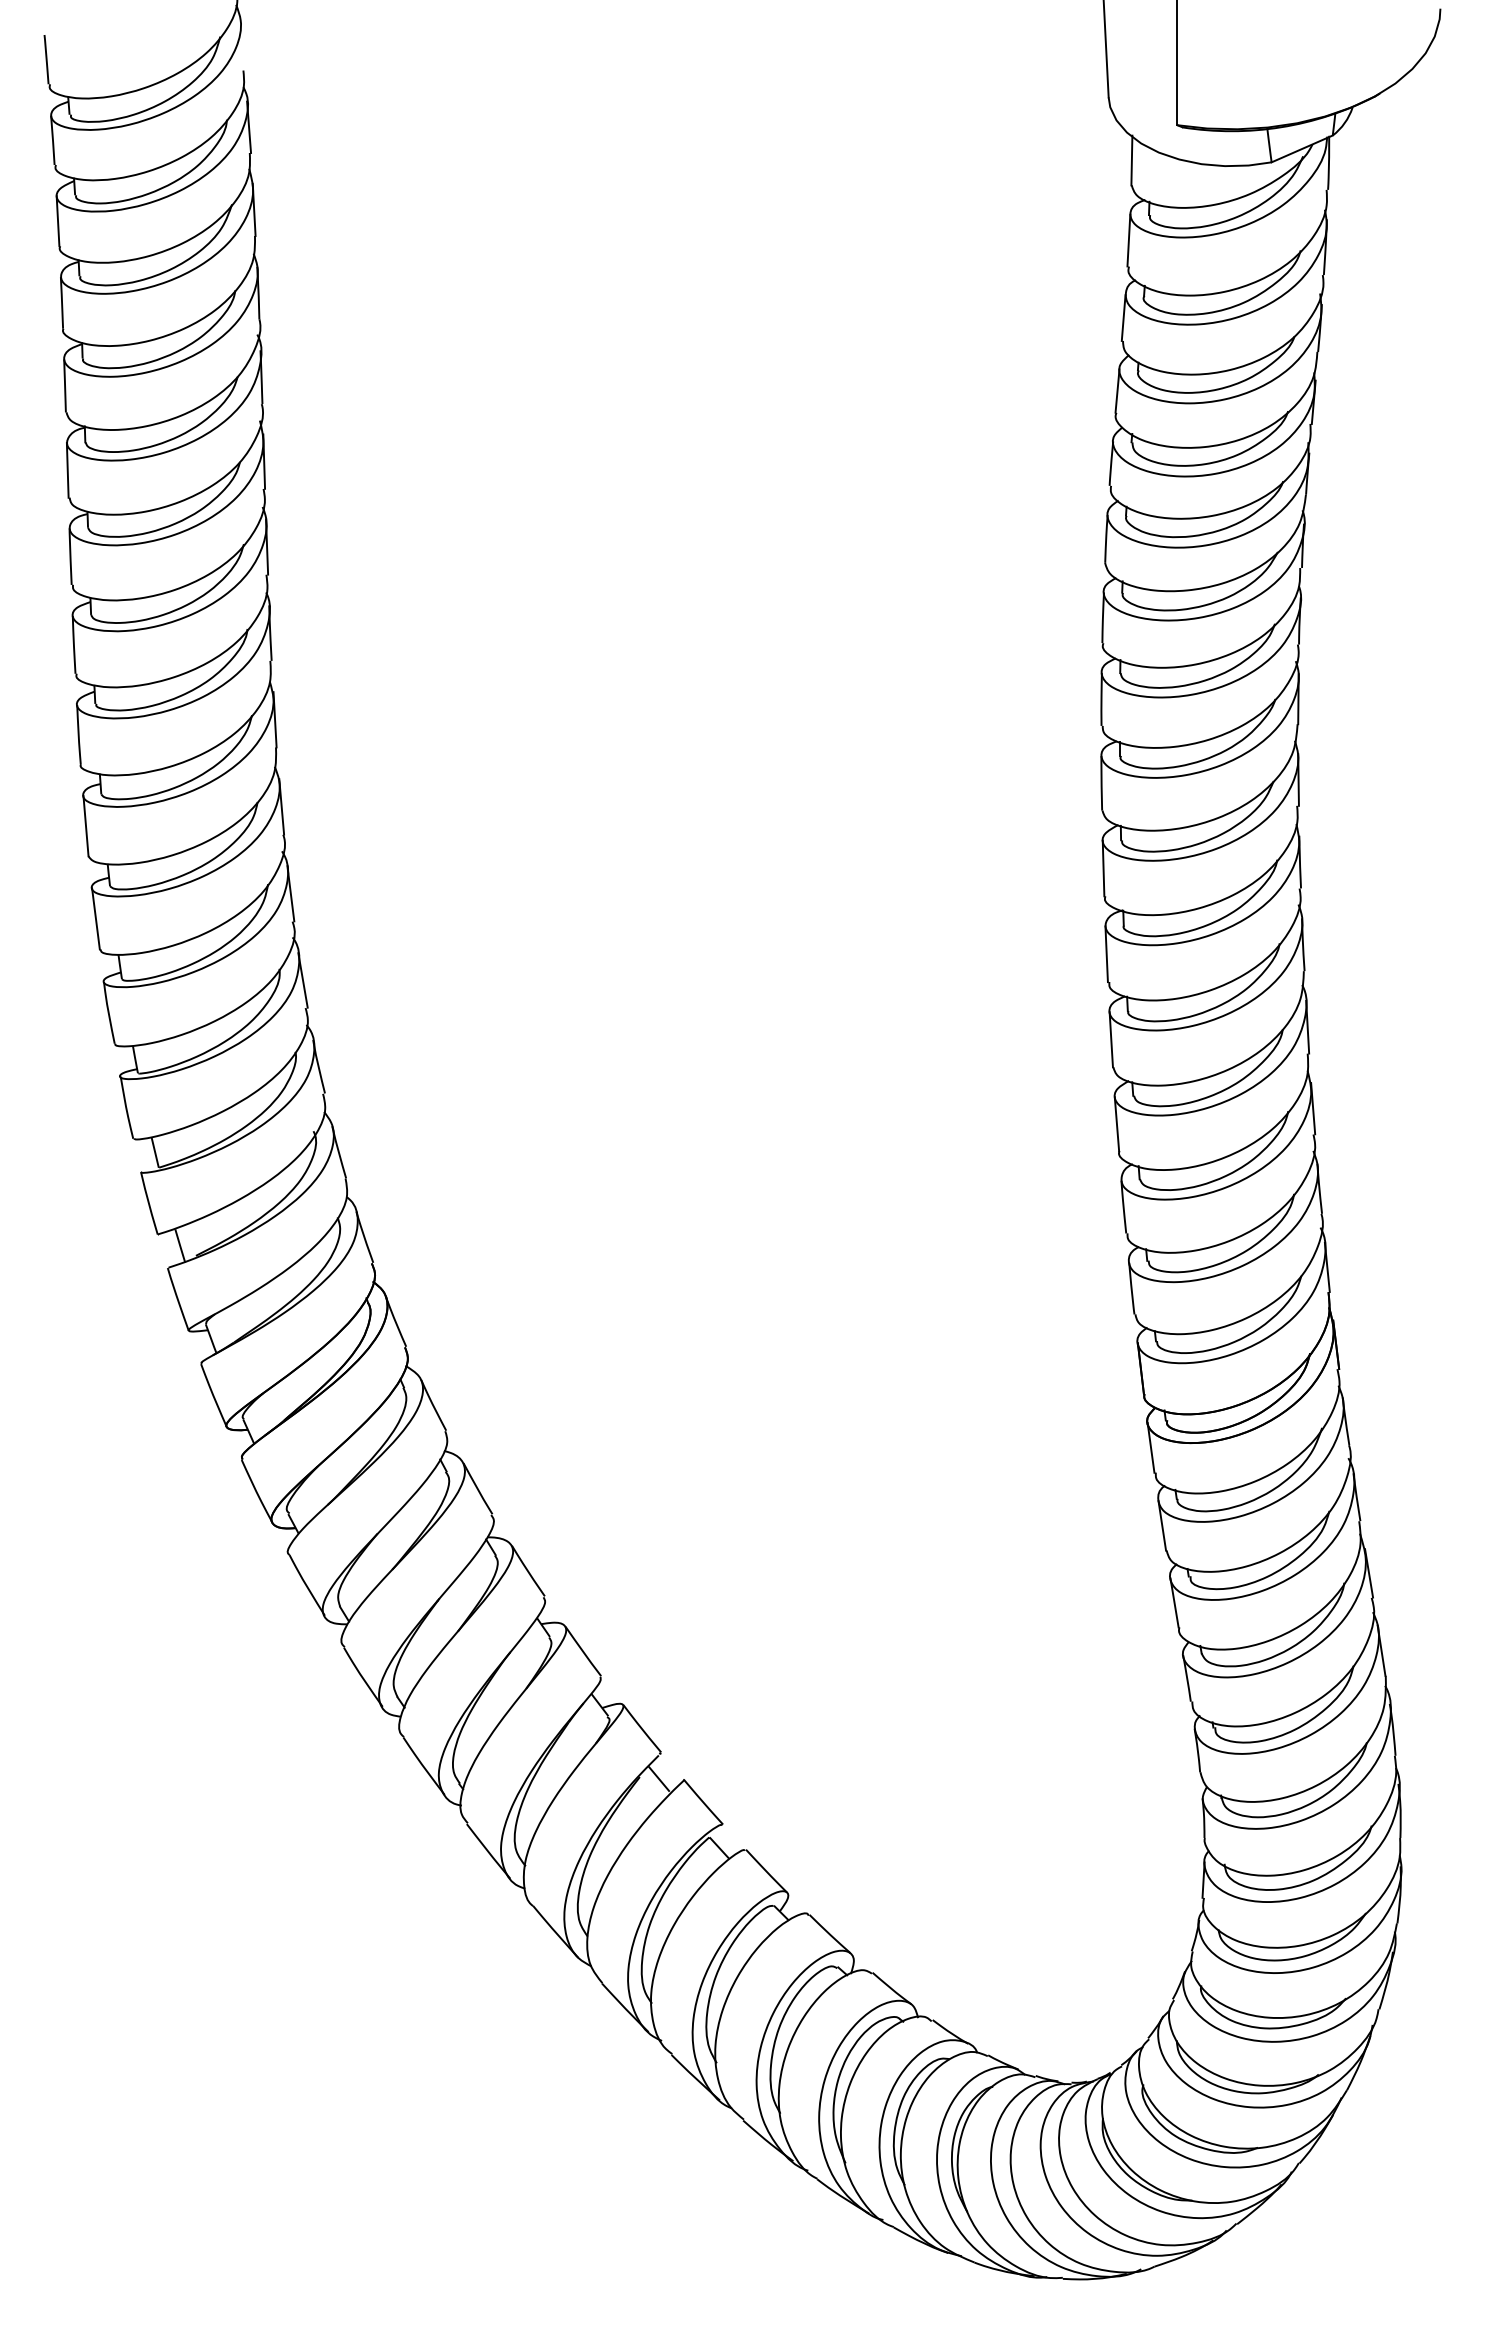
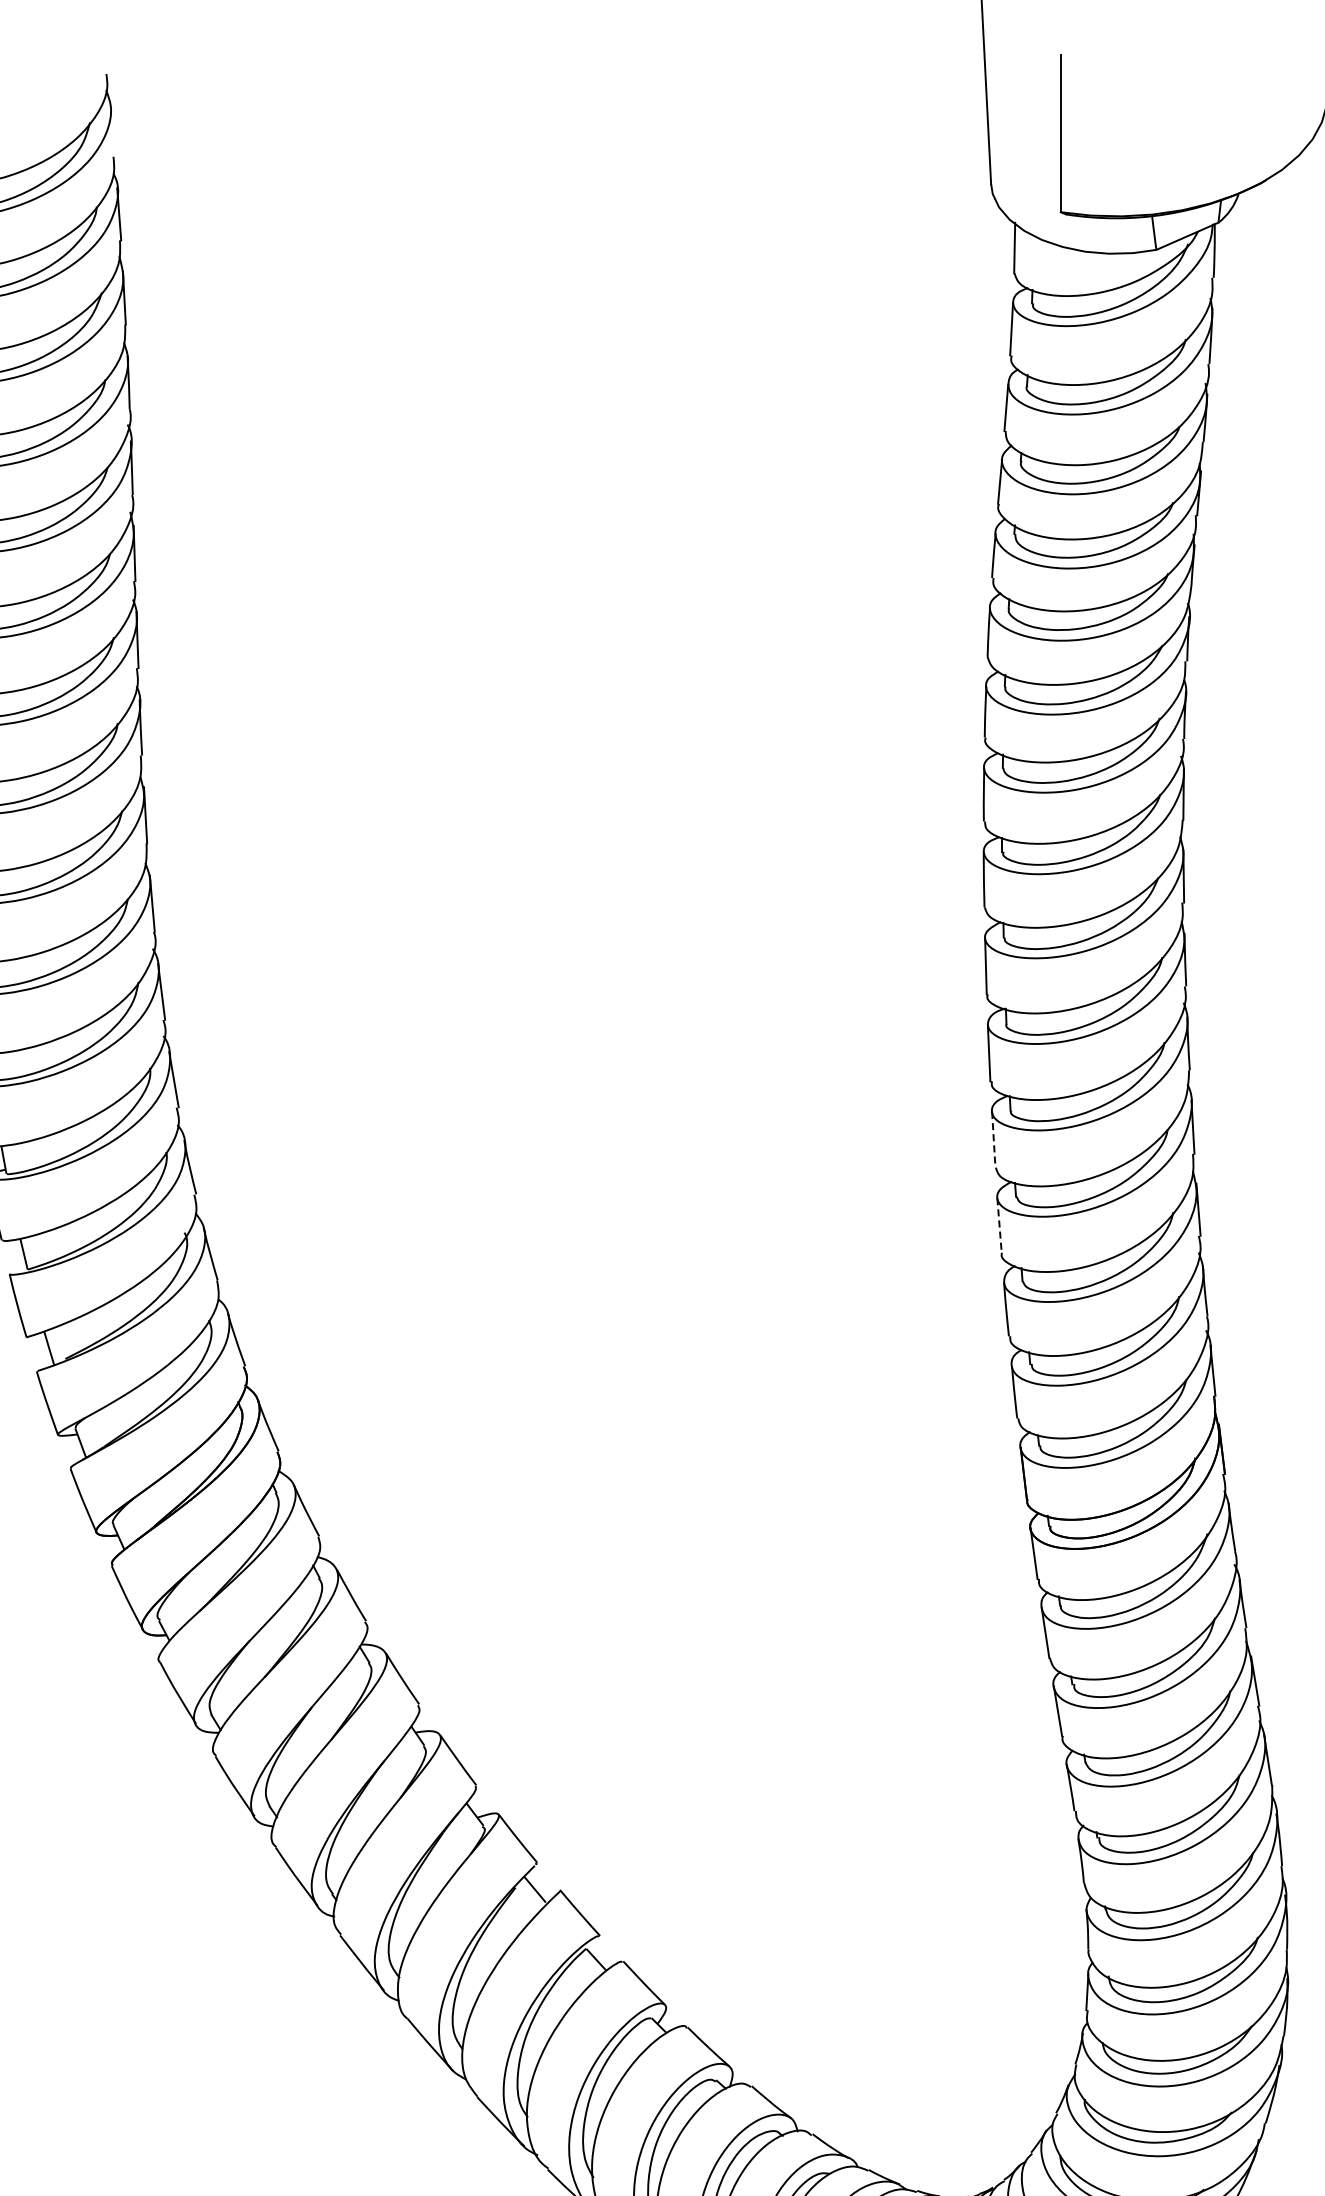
line: (1111, 1039) -> (993, 1139), solid -> dashed
line: (1117, 1124) -> (1000, 1225), solid -> dashed

